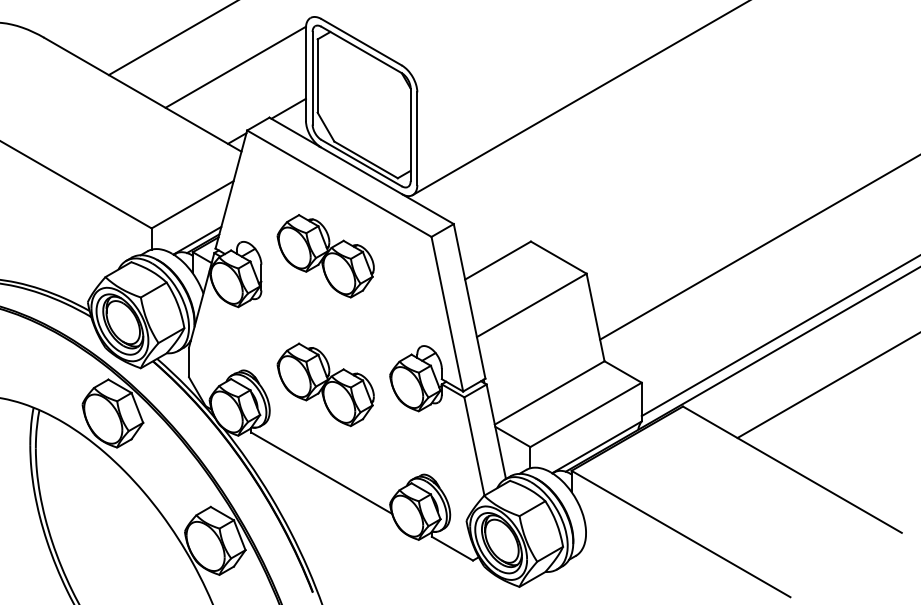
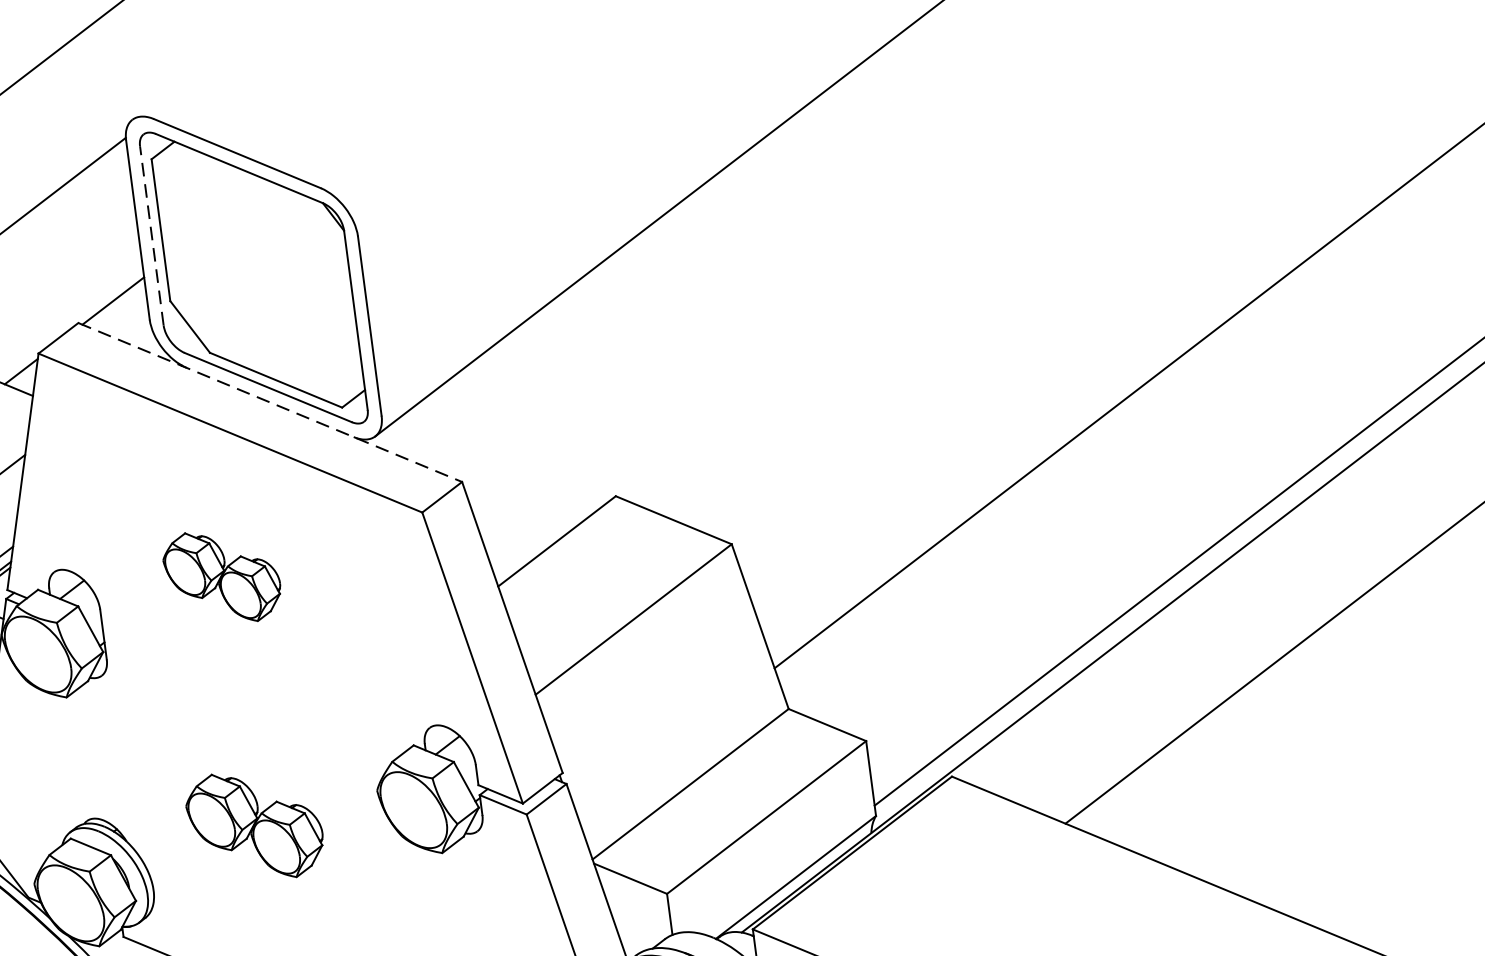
line: (312, 77) -> (151, 234), solid -> dashed
line: (362, 171) -> (272, 403), solid -> dashed
part: (325, 256) -> (222, 577), size x0.6
part: (325, 384) -> (254, 825), size x0.7

